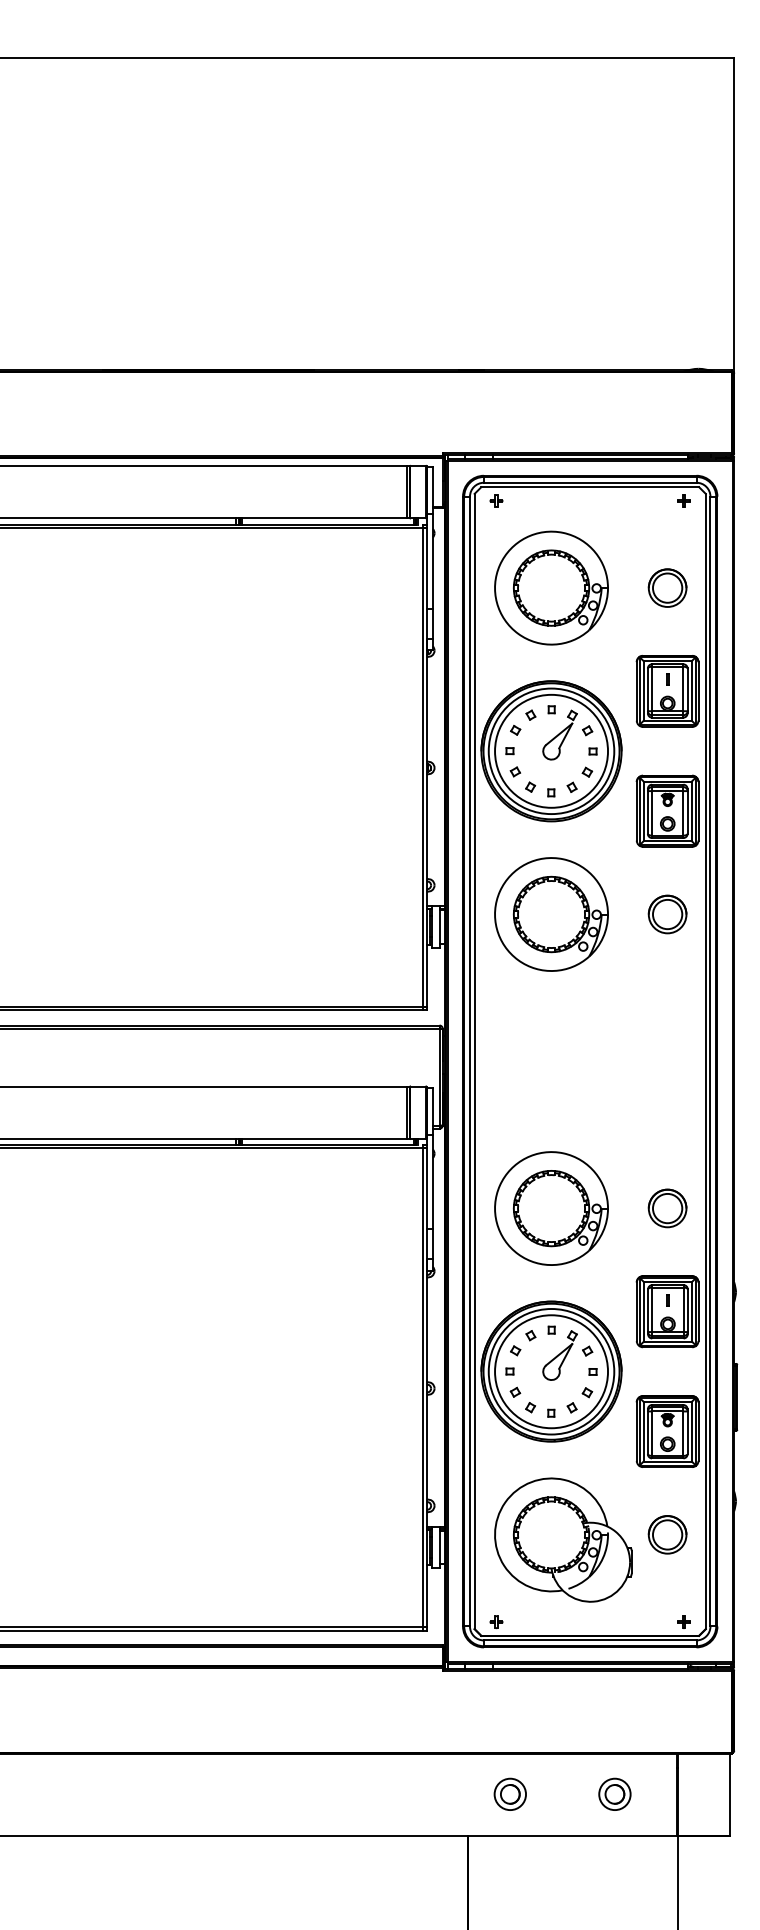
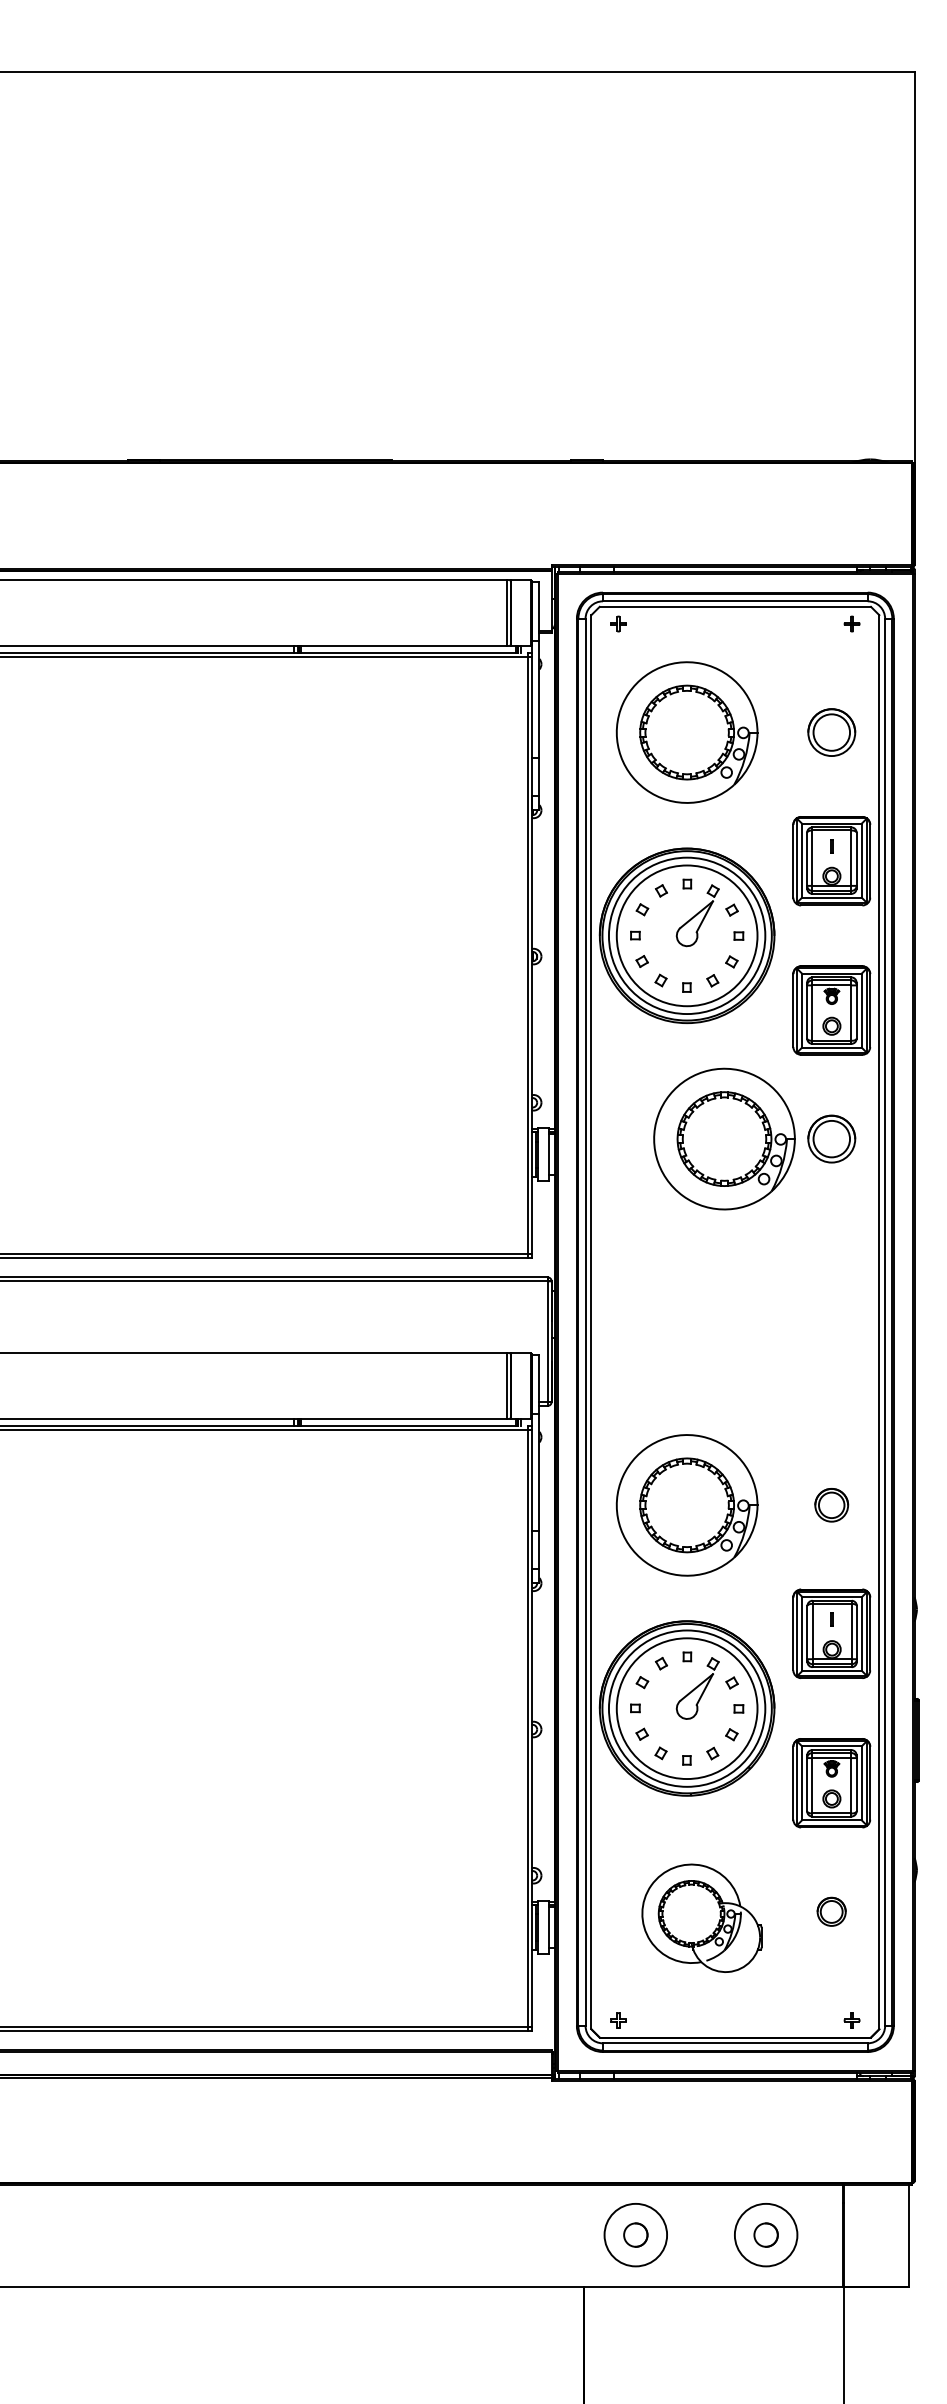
part: (551, 914) -> (724, 1139), moved
part: (667, 1208) -> (831, 1505), size x0.7
part: (667, 1534) -> (831, 1911), size x0.6
part: (563, 1539) -> (702, 1917), size x0.7
circle: (510, 1794) -> (636, 2235), size x1.6
circle: (614, 1794) -> (765, 2235), size x1.6

